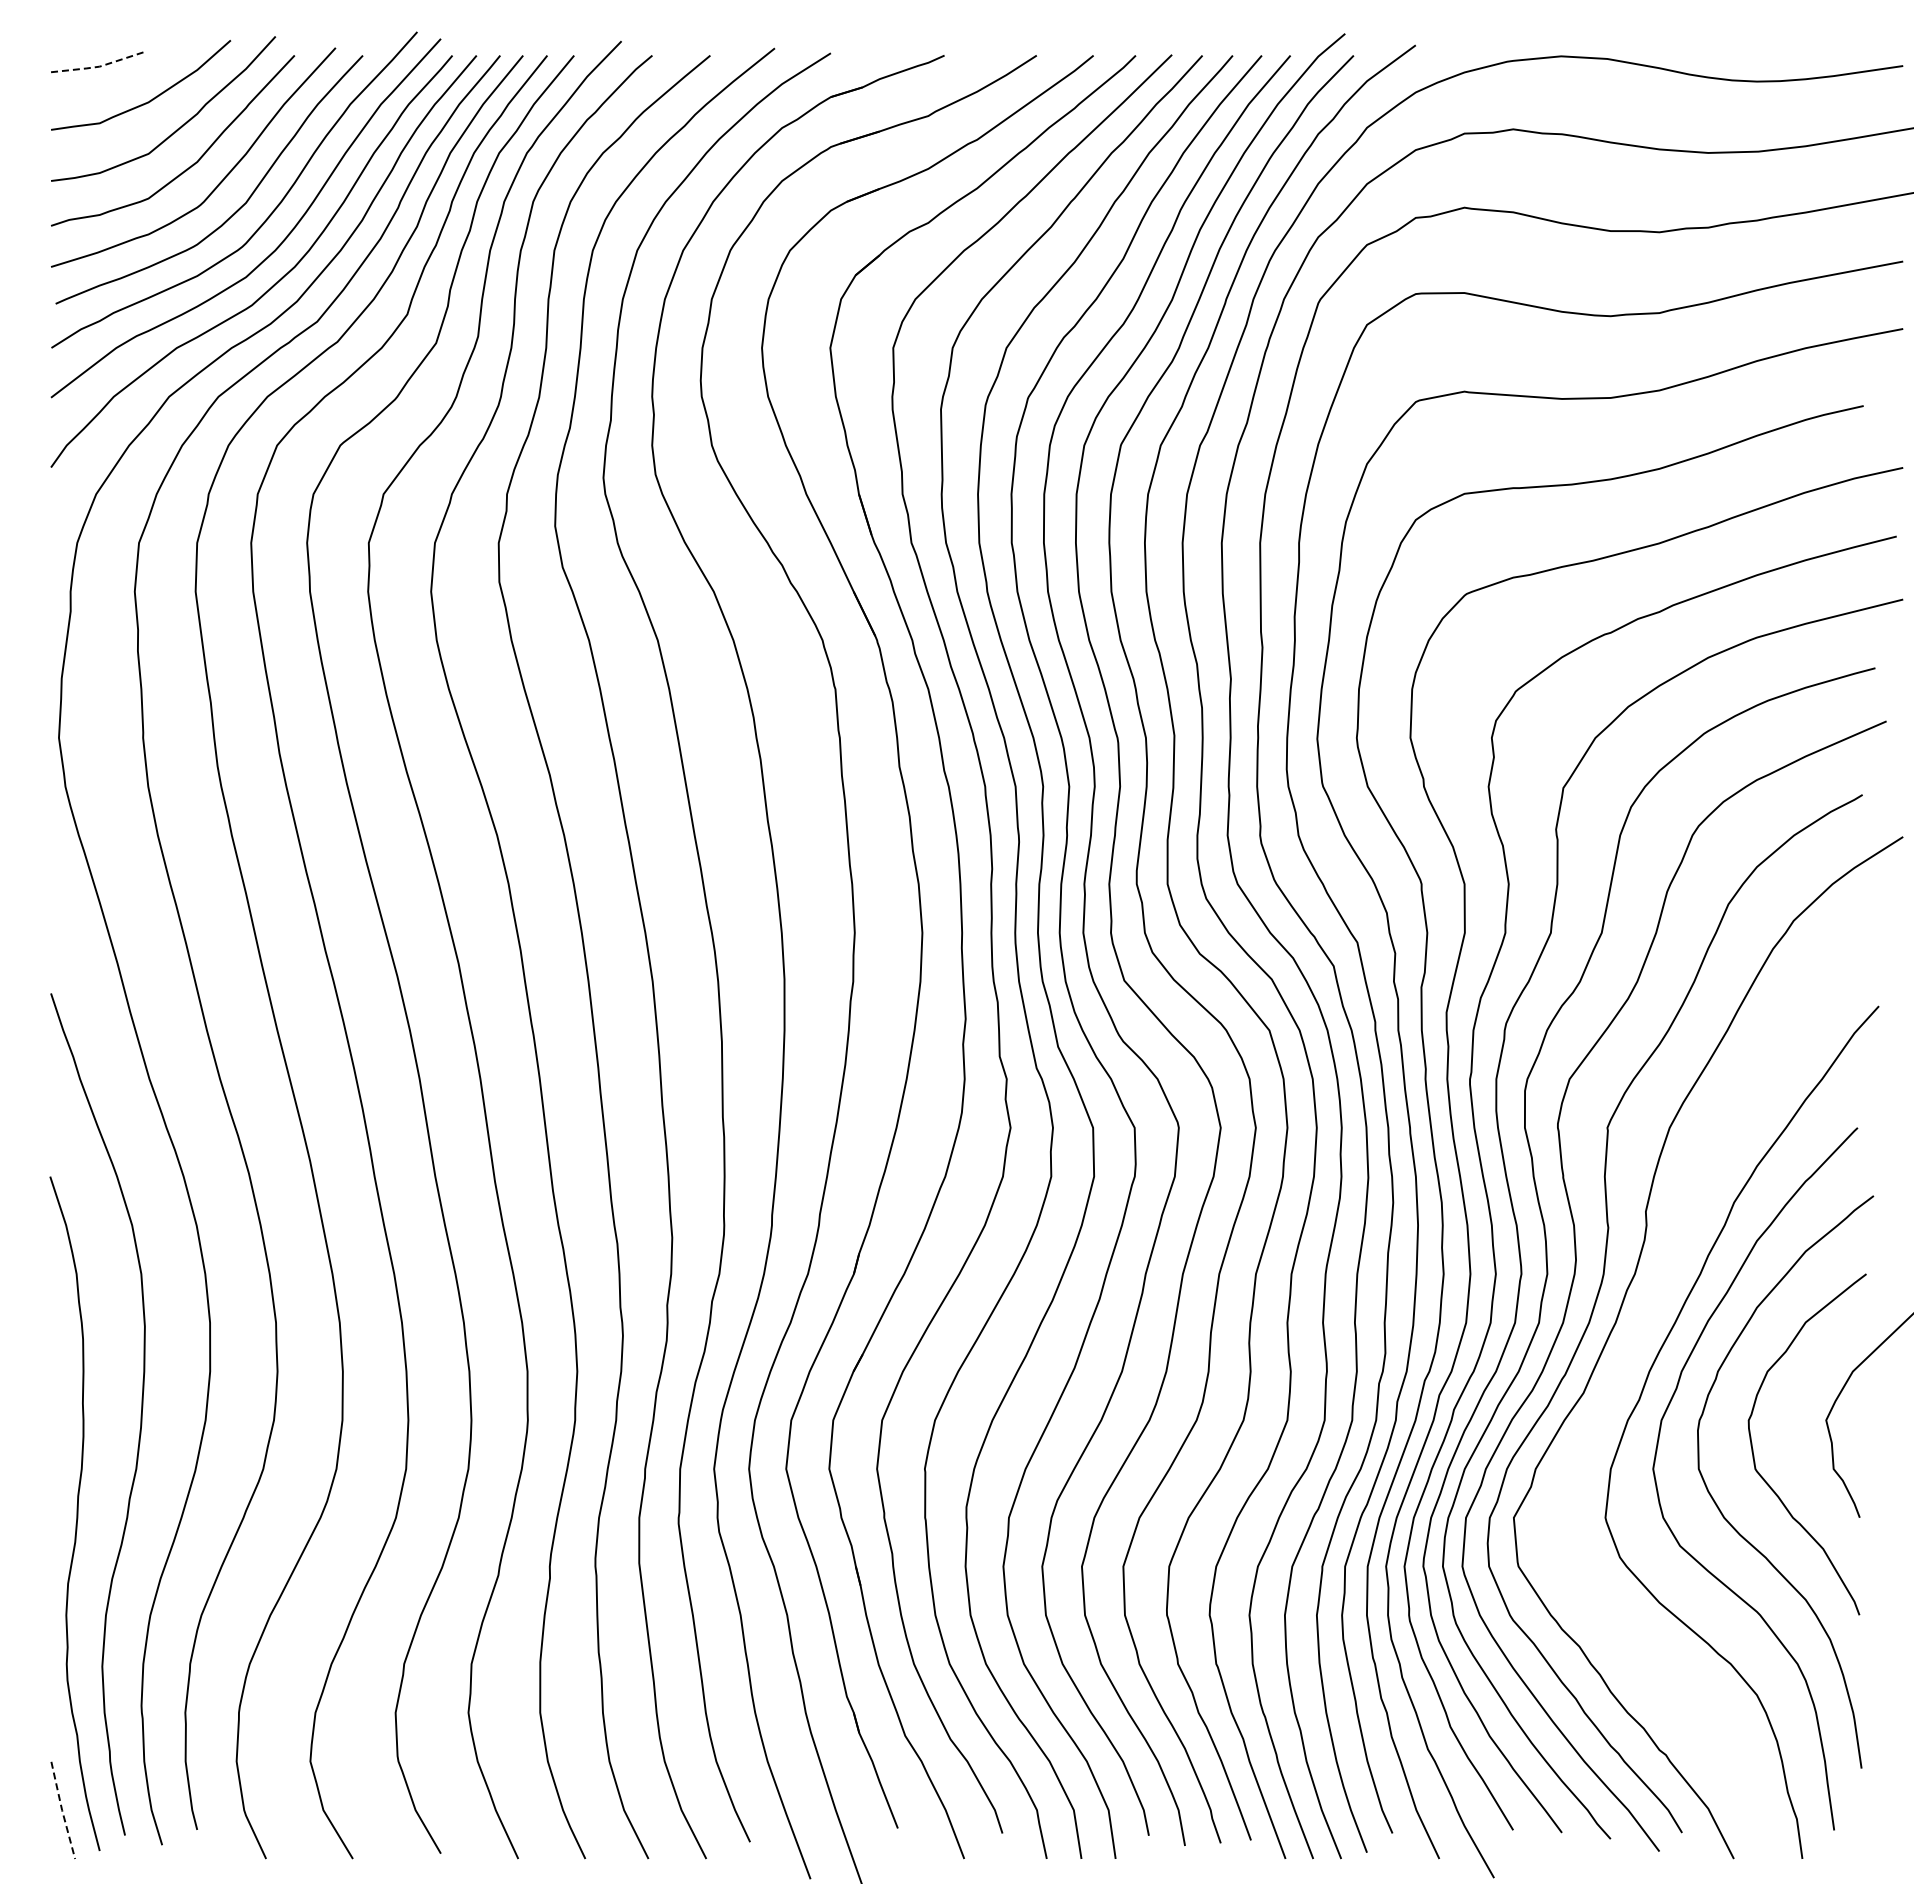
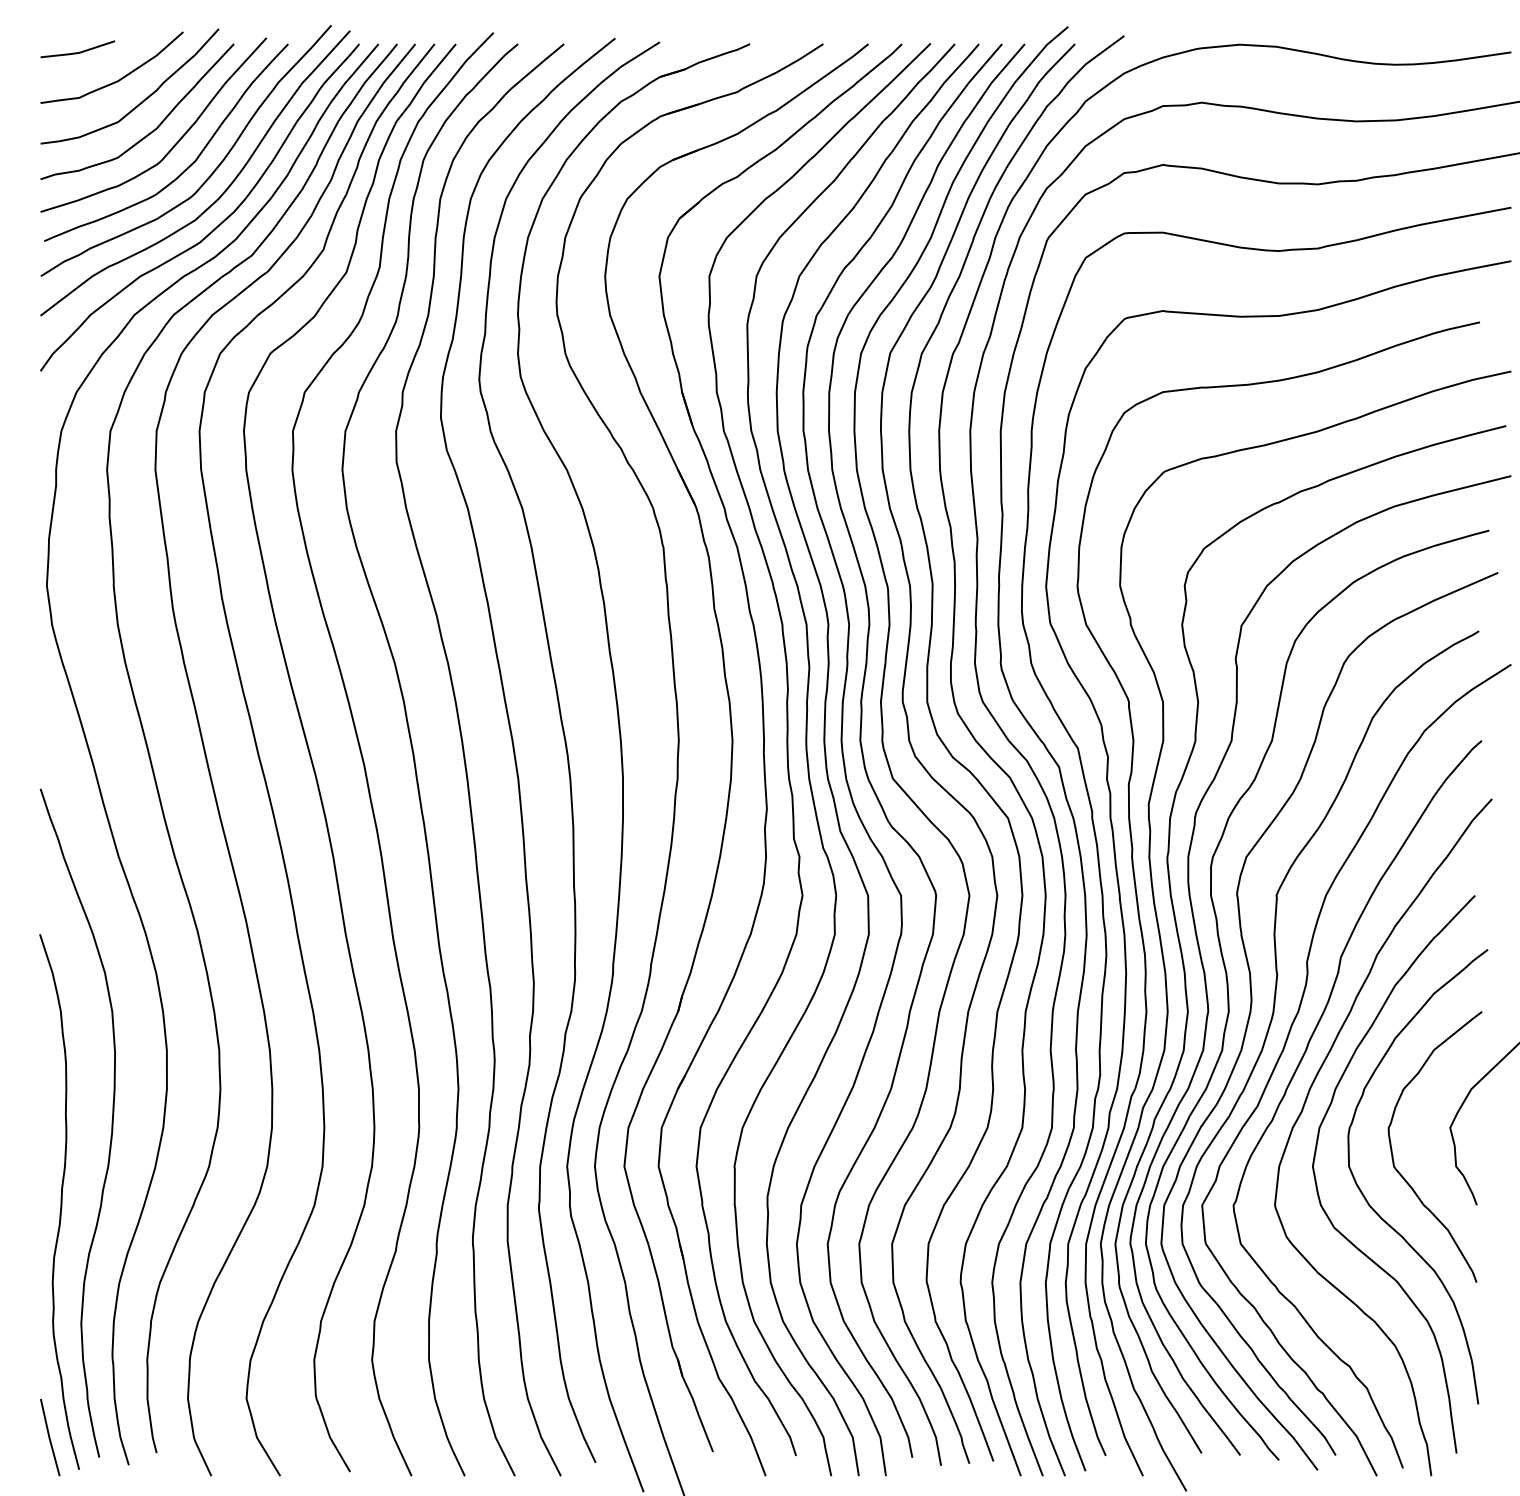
line: (98, 66) -> (78, 52), dashed -> solid
curve: (1631, 1351) -> (1295, 1073), added
line: (62, 1810) -> (49, 1437), dashed -> solid

